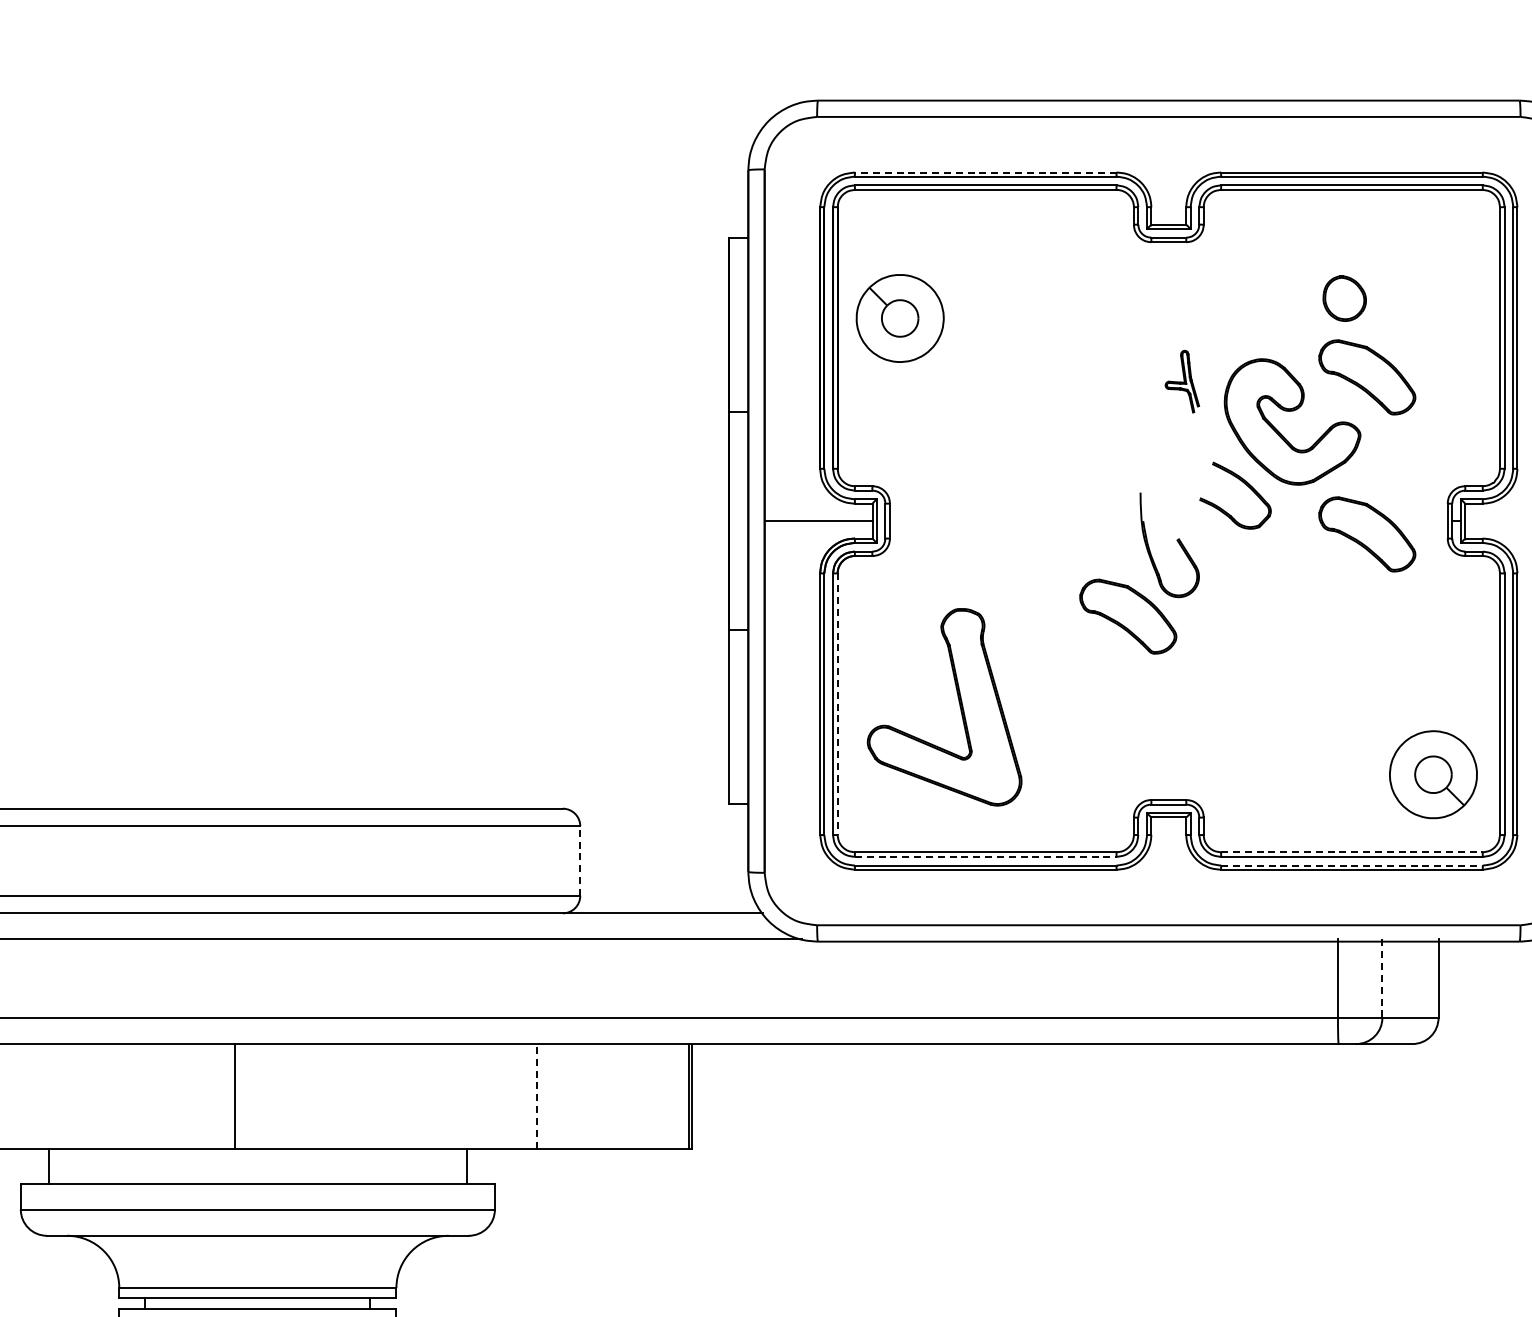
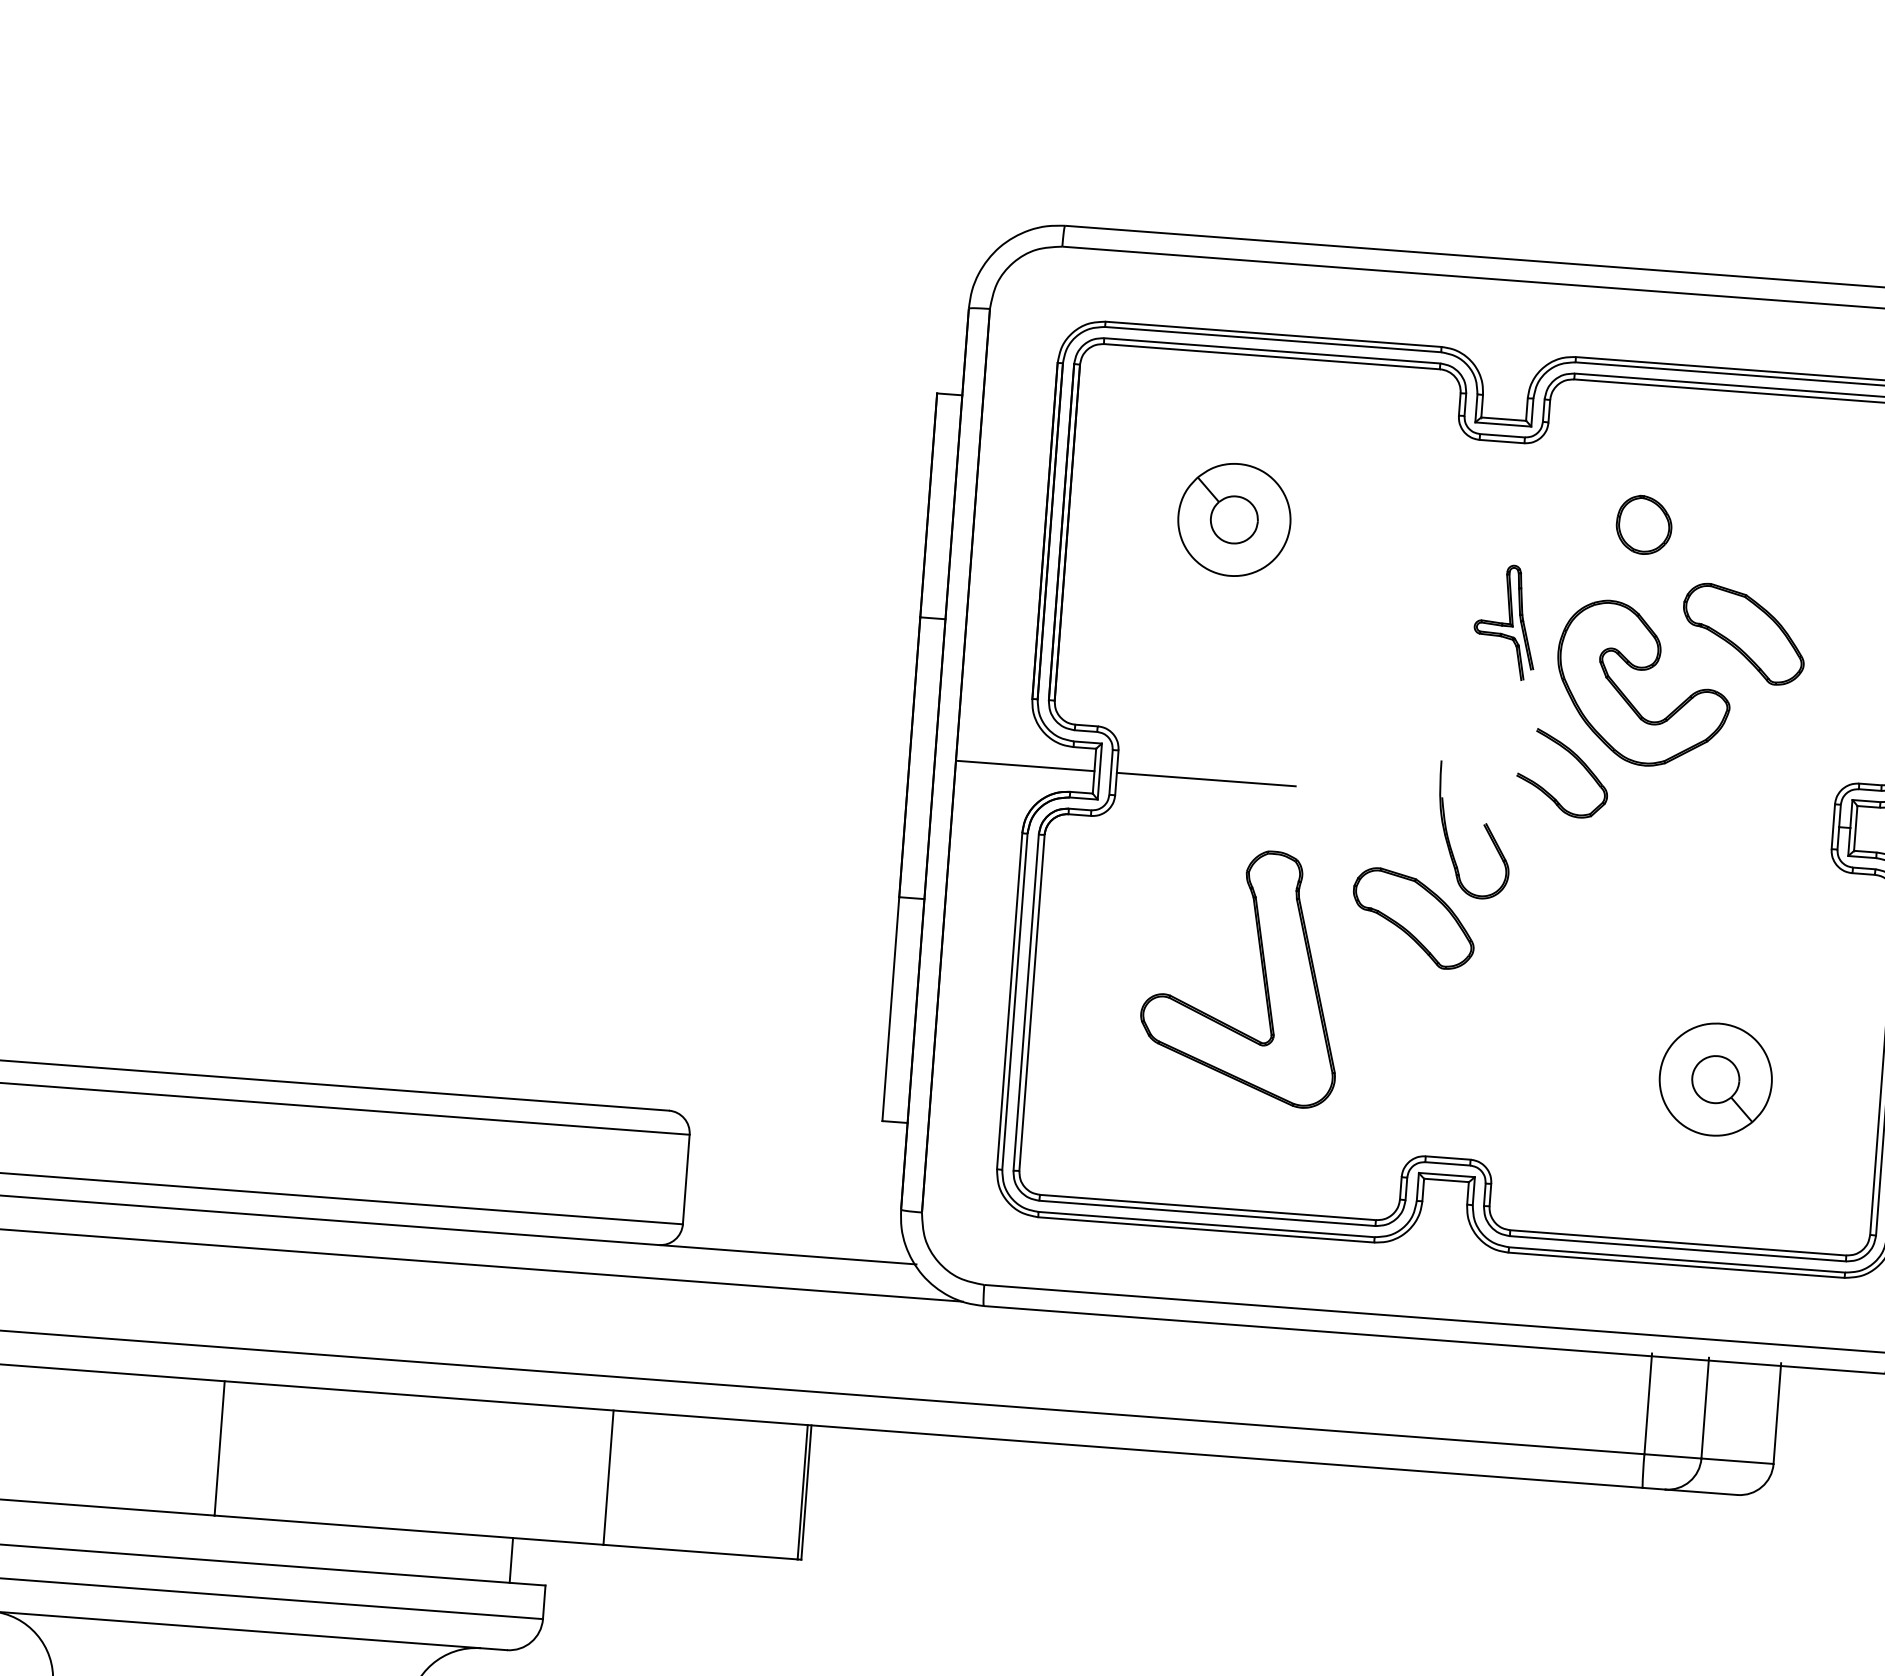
line: (985, 172) -> (1273, 334), dashed -> solid
part: (1344, 298) -> (1643, 524), moved
part: (899, 318) -> (1233, 519), moved
part: (1182, 381) -> (1506, 621), size x1.43
line: (959, 521) -> (1206, 780), added
part: (1367, 534) -> (1728, 836), removed
part: (958, 702) -> (1261, 971), moved
line: (837, 704) -> (1031, 1003), dashed -> solid
part: (1433, 774) -> (1715, 1079), moved
line: (1351, 852) -> (1677, 1243), dashed -> solid
line: (985, 856) -> (1207, 1212), dashed -> solid
line: (580, 861) -> (686, 1180), dashed -> solid
line: (1351, 865) -> (1676, 1259), dashed -> solid
line: (1382, 979) -> (1705, 1409), dashed -> solid
line: (537, 1095) -> (608, 1476), dashed -> solid

